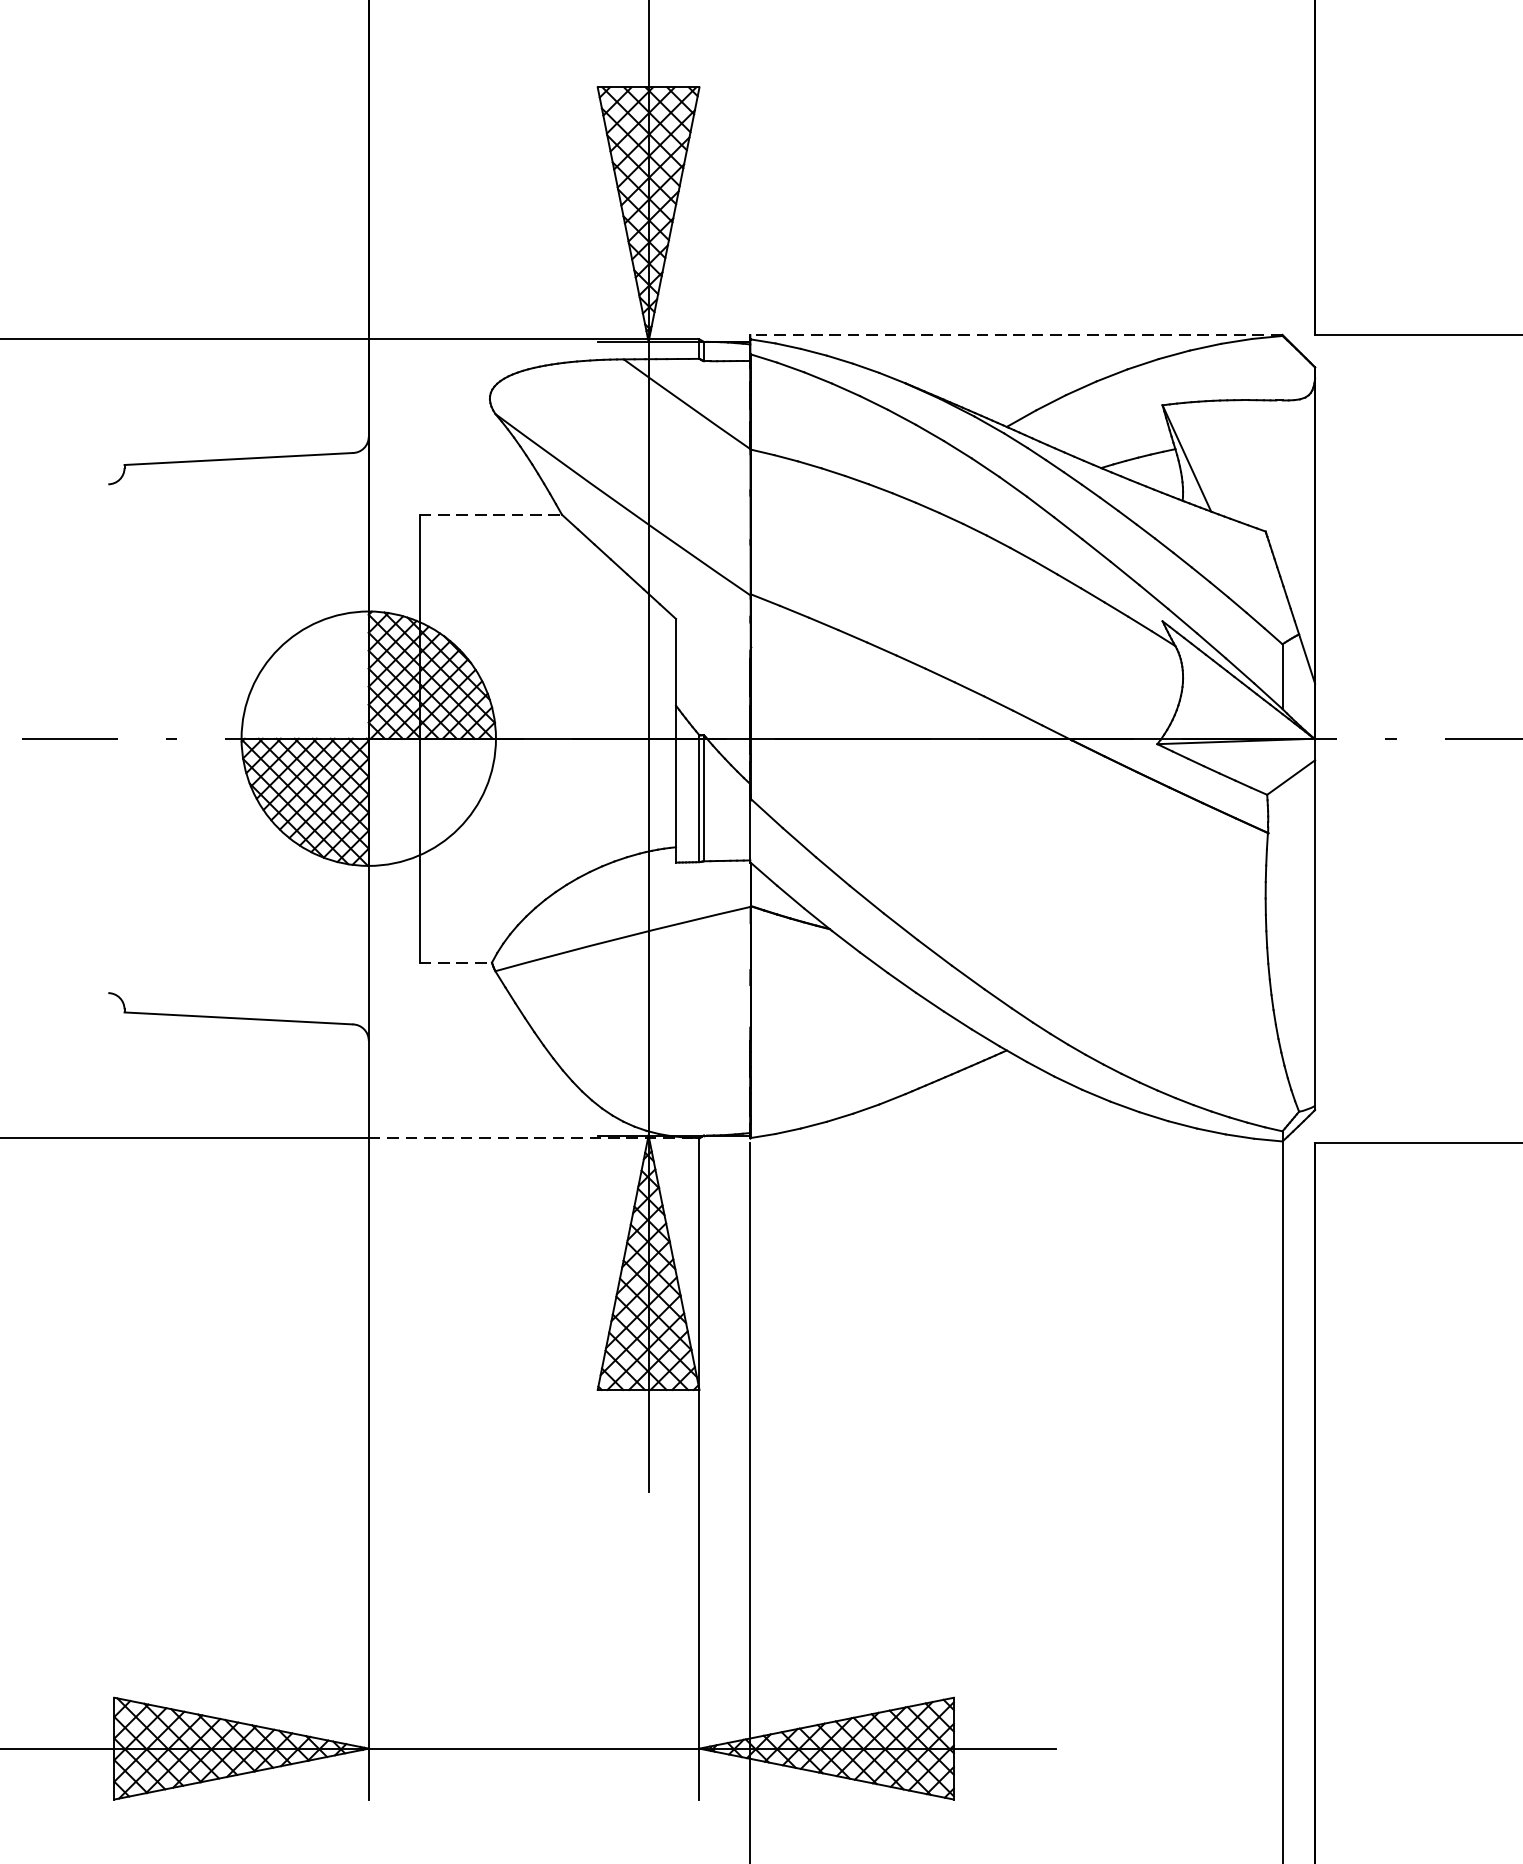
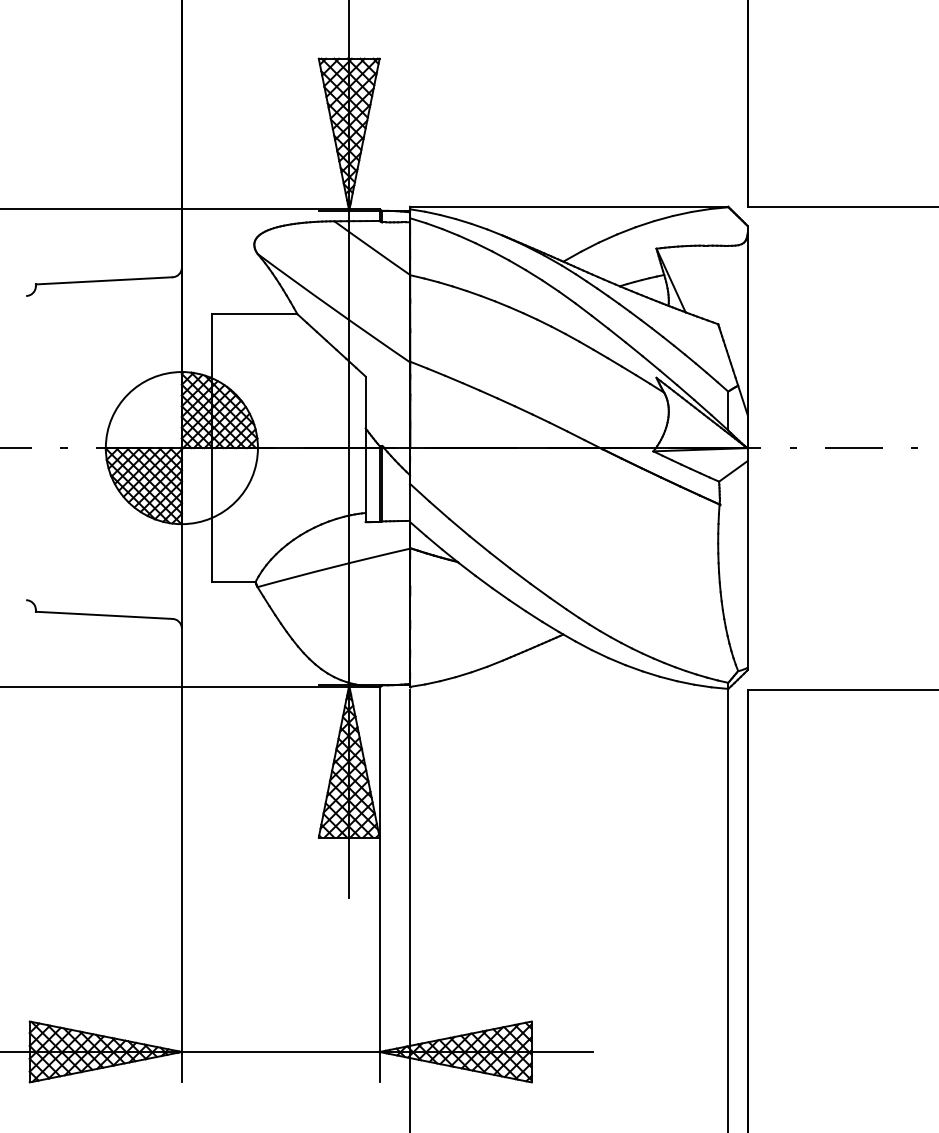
line: (1015, 334) -> (568, 206), dashed -> solid
line: (490, 515) -> (254, 314), dashed -> solid
line: (455, 963) -> (233, 582), dashed -> solid
line: (533, 1137) -> (280, 686), dashed -> solid

